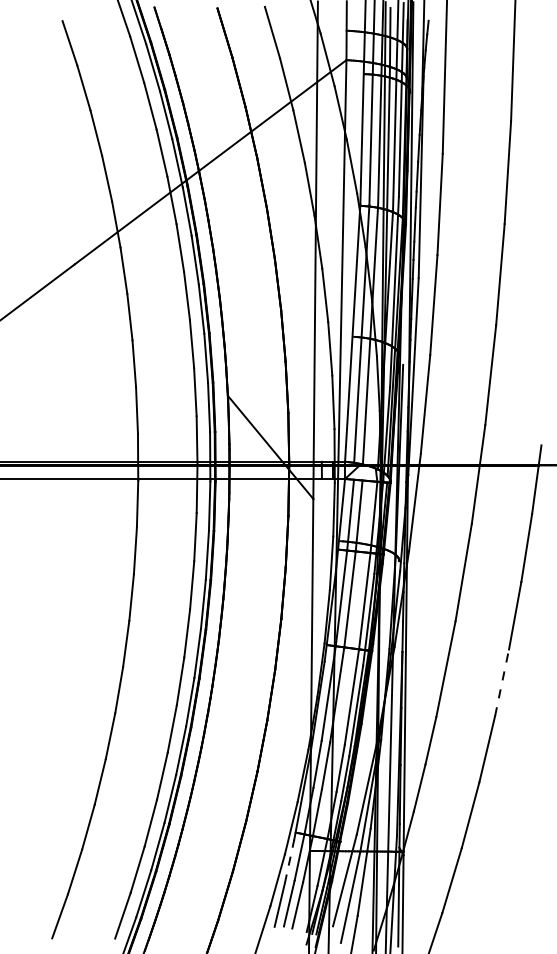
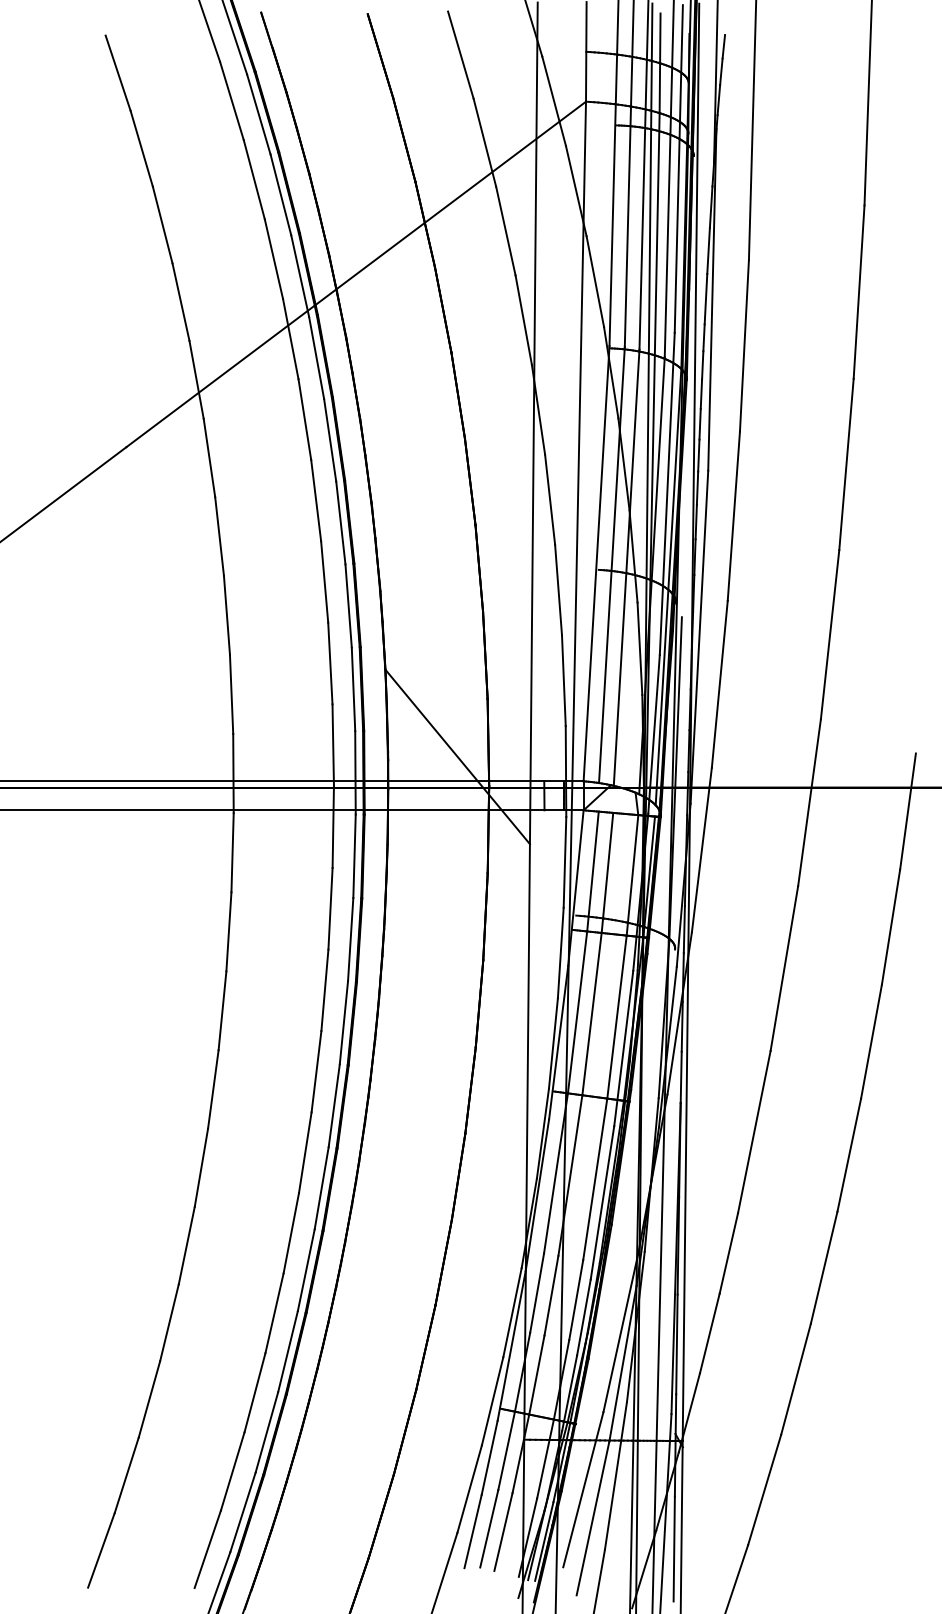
line: (502, 682) -> (850, 1154), dashed -> solid
line: (289, 861) -> (489, 1457), dashed -> solid

